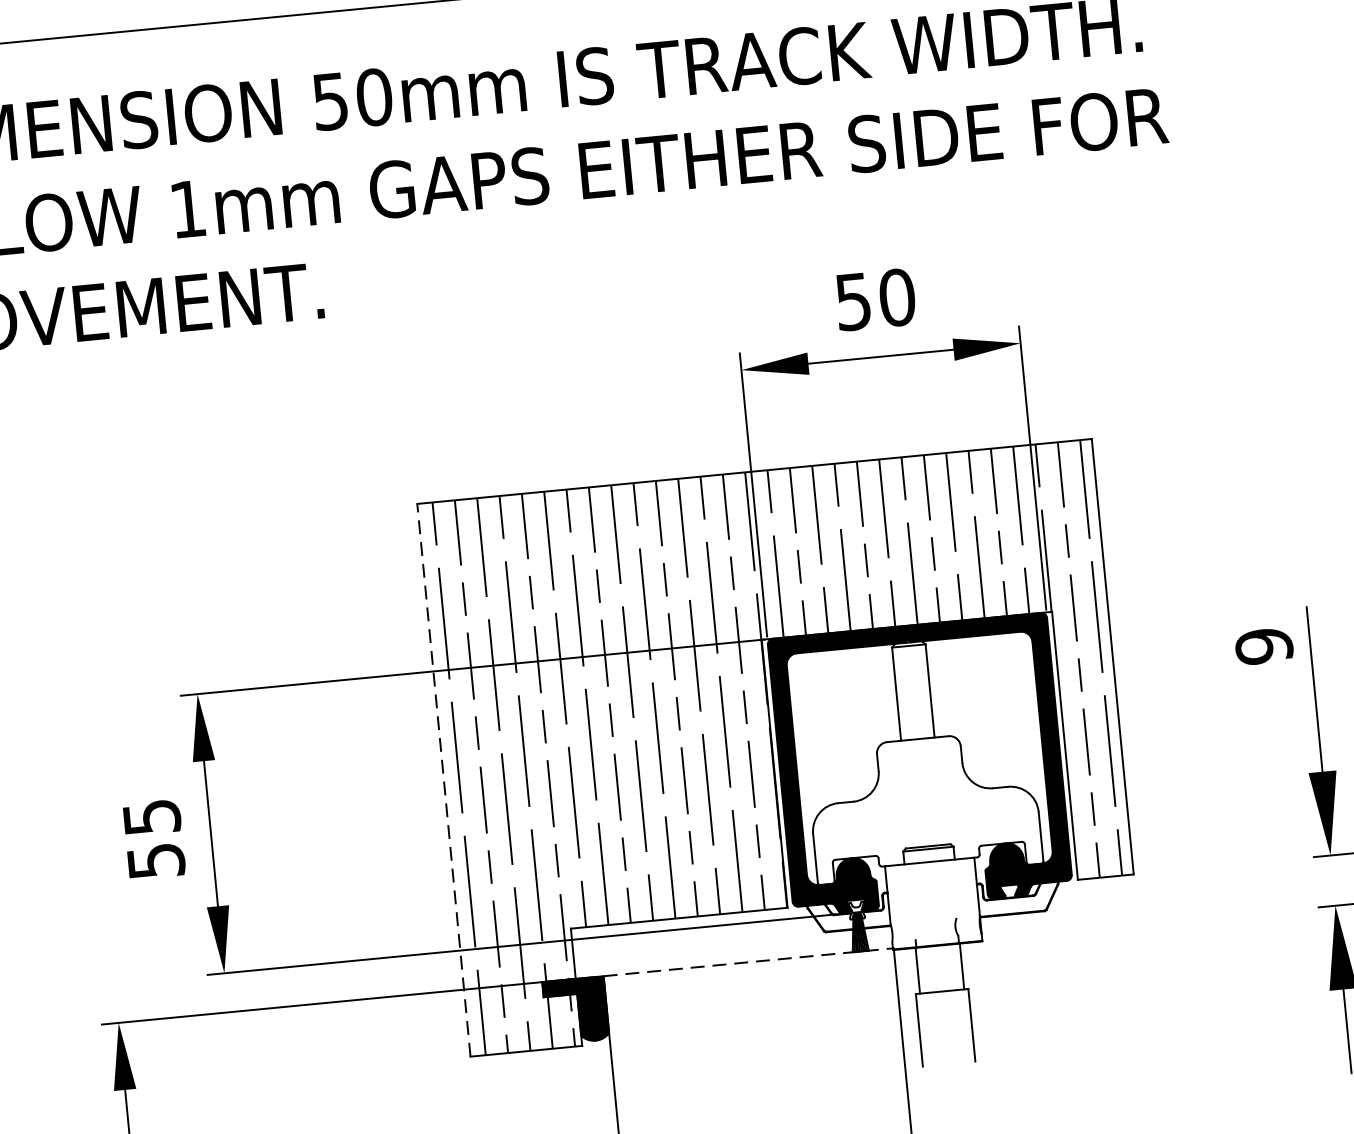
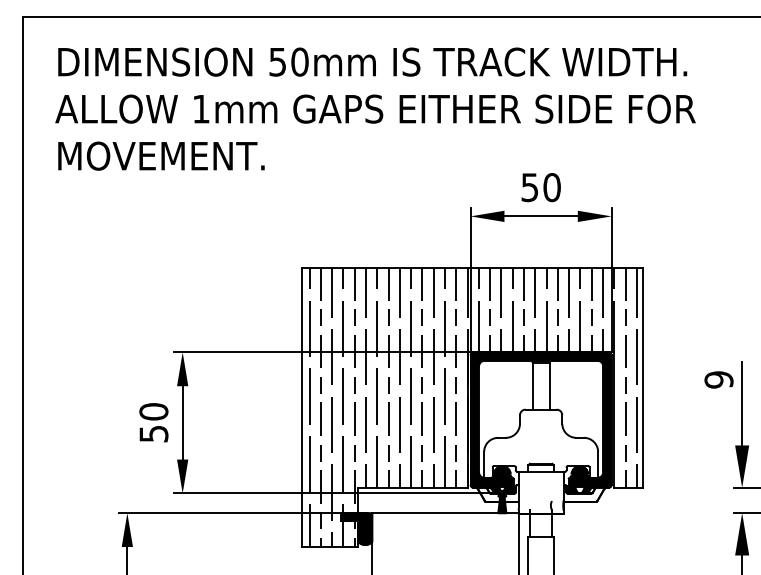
line: (443, 780) -> (301, 407), dashed -> solid
text: (151, 816) -> (153, 411), 55 -> 50
line: (750, 962) -> (446, 513), dashed -> solid

